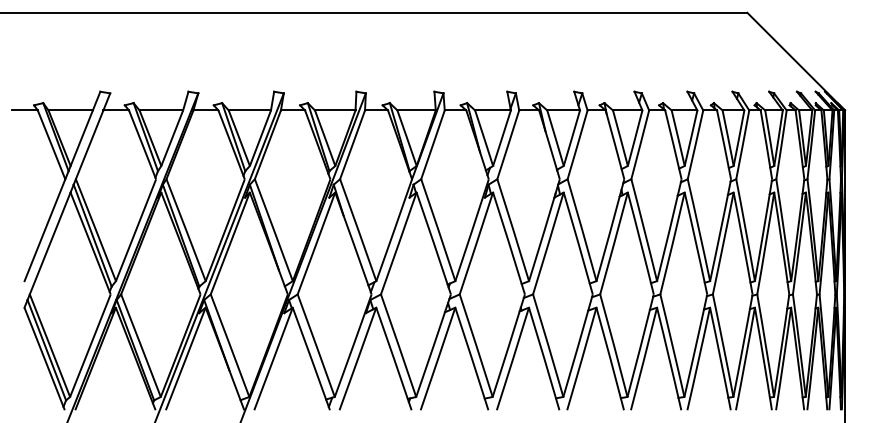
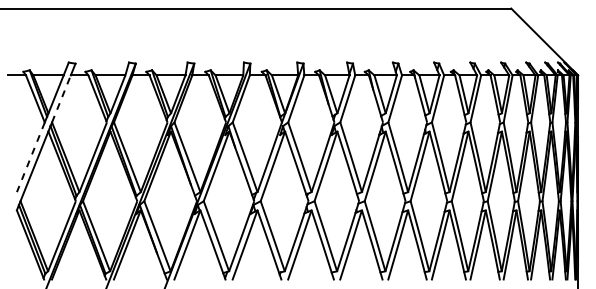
line: (89, 144) -> (61, 98), solid -> dashed
line: (44, 230) -> (30, 157), solid -> dashed

